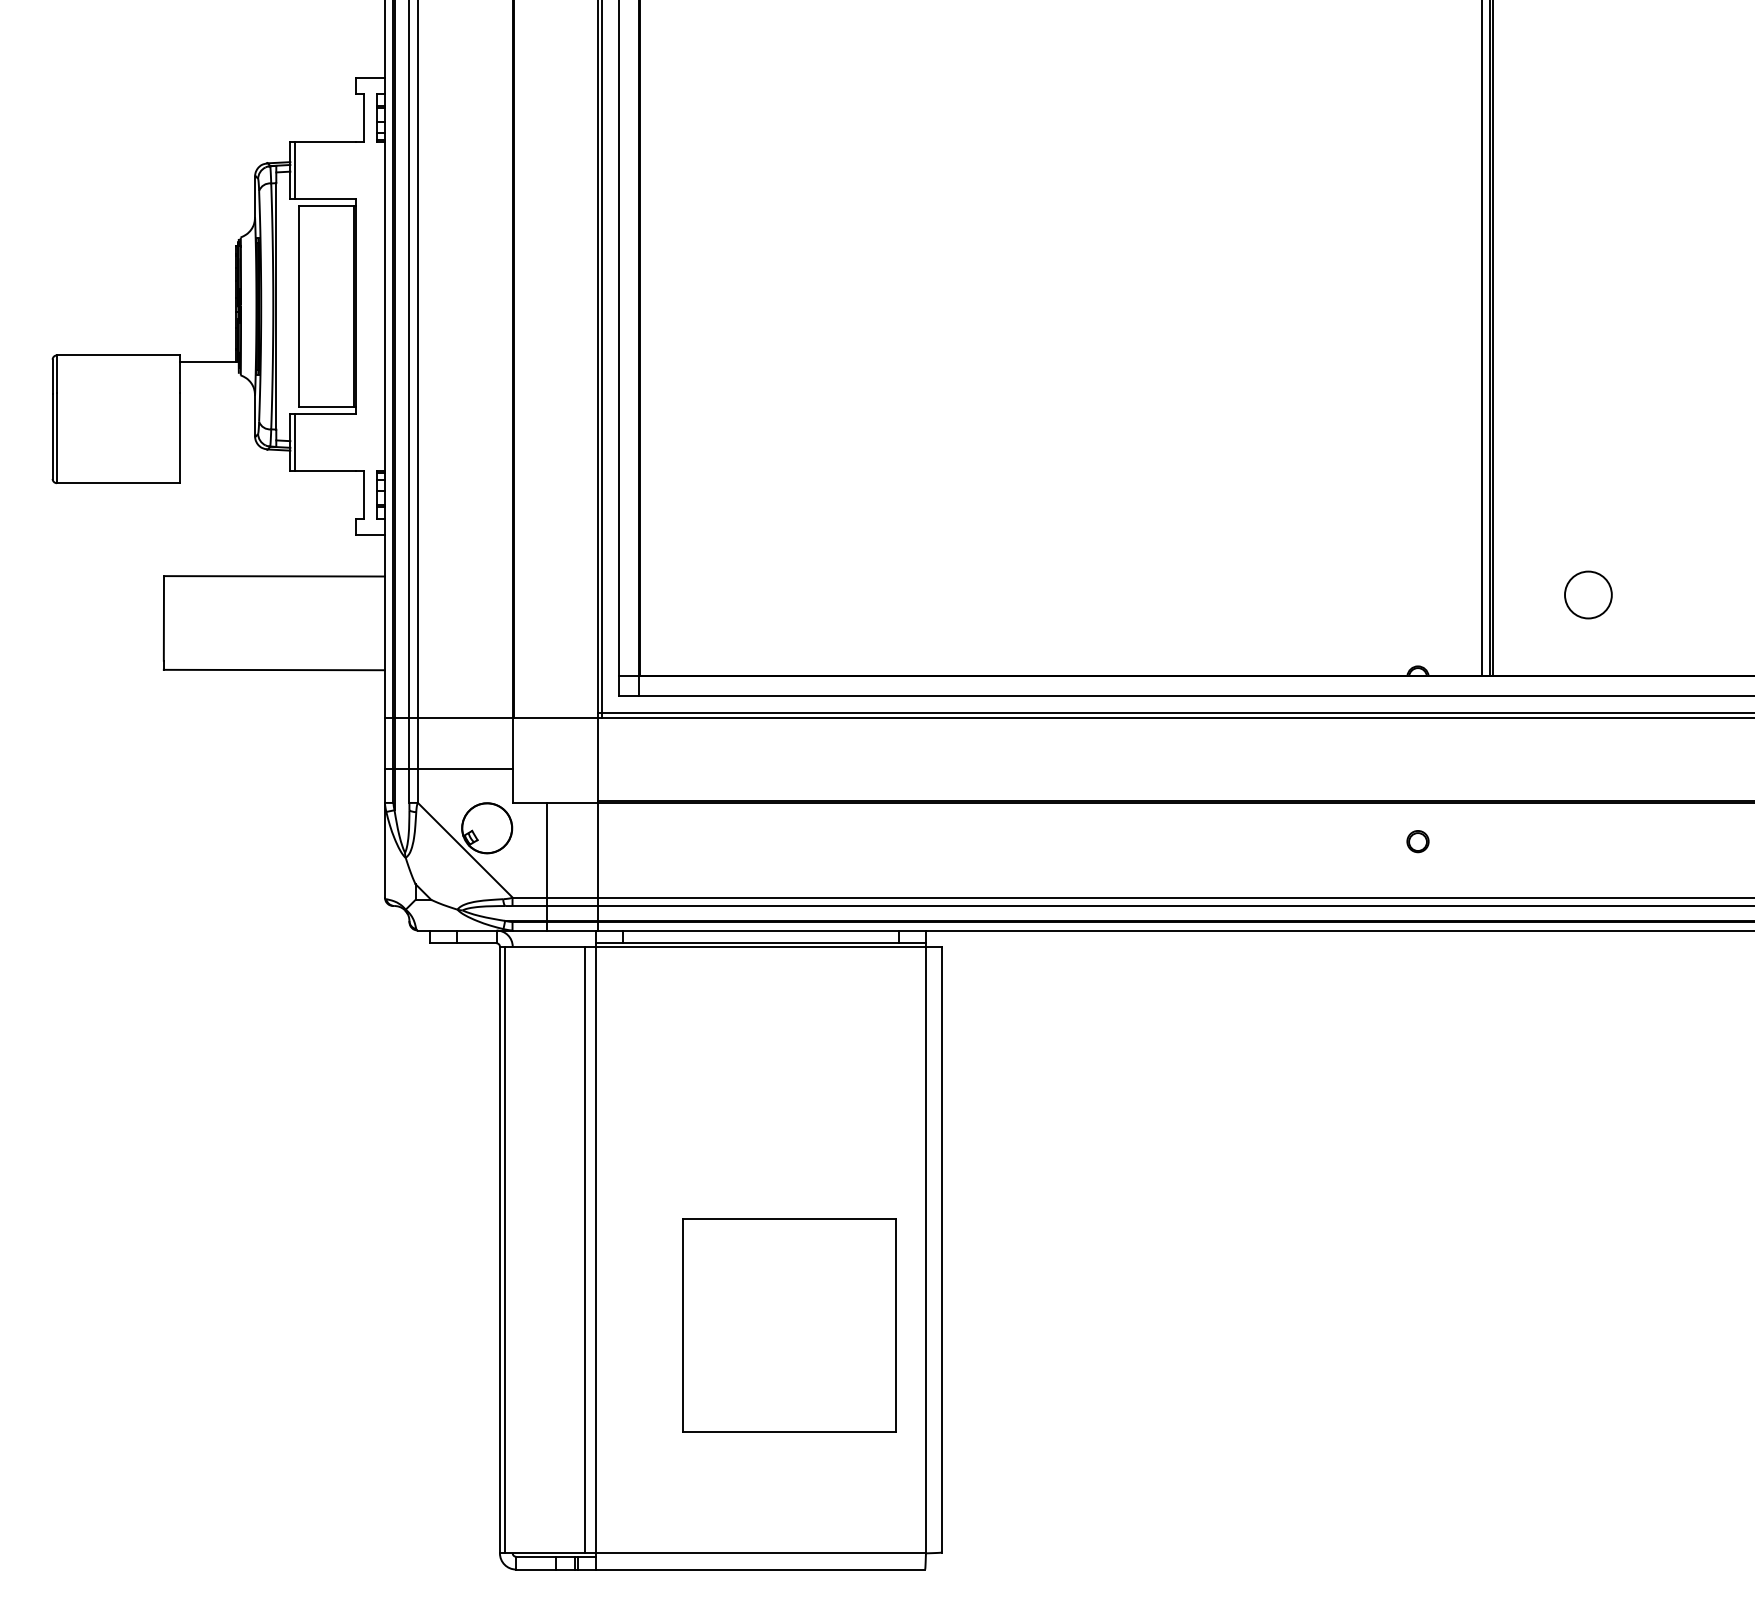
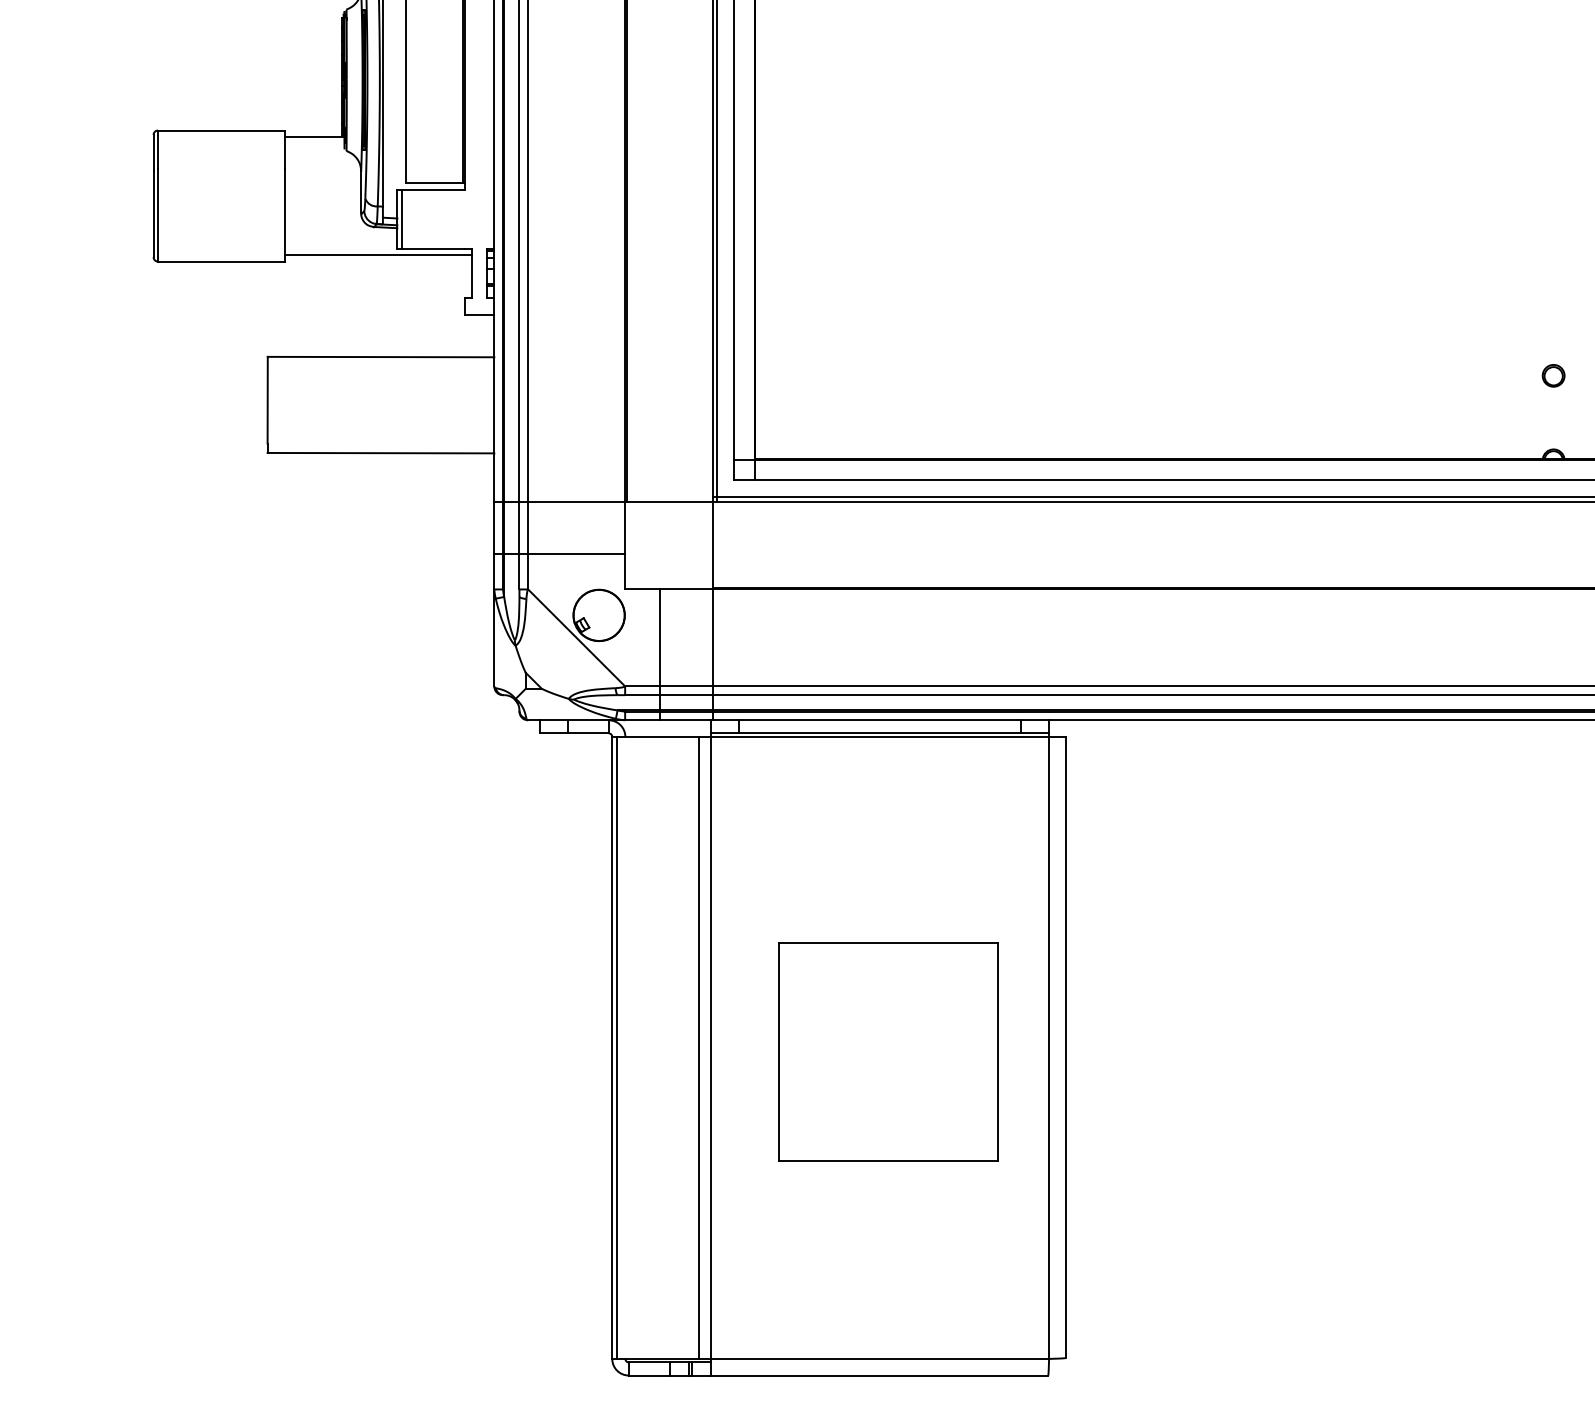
line: (271, 476) -> (378, 254), added
circle: (1417, 841) -> (1553, 375), moved
part: (789, 1325) -> (888, 1052), moved

